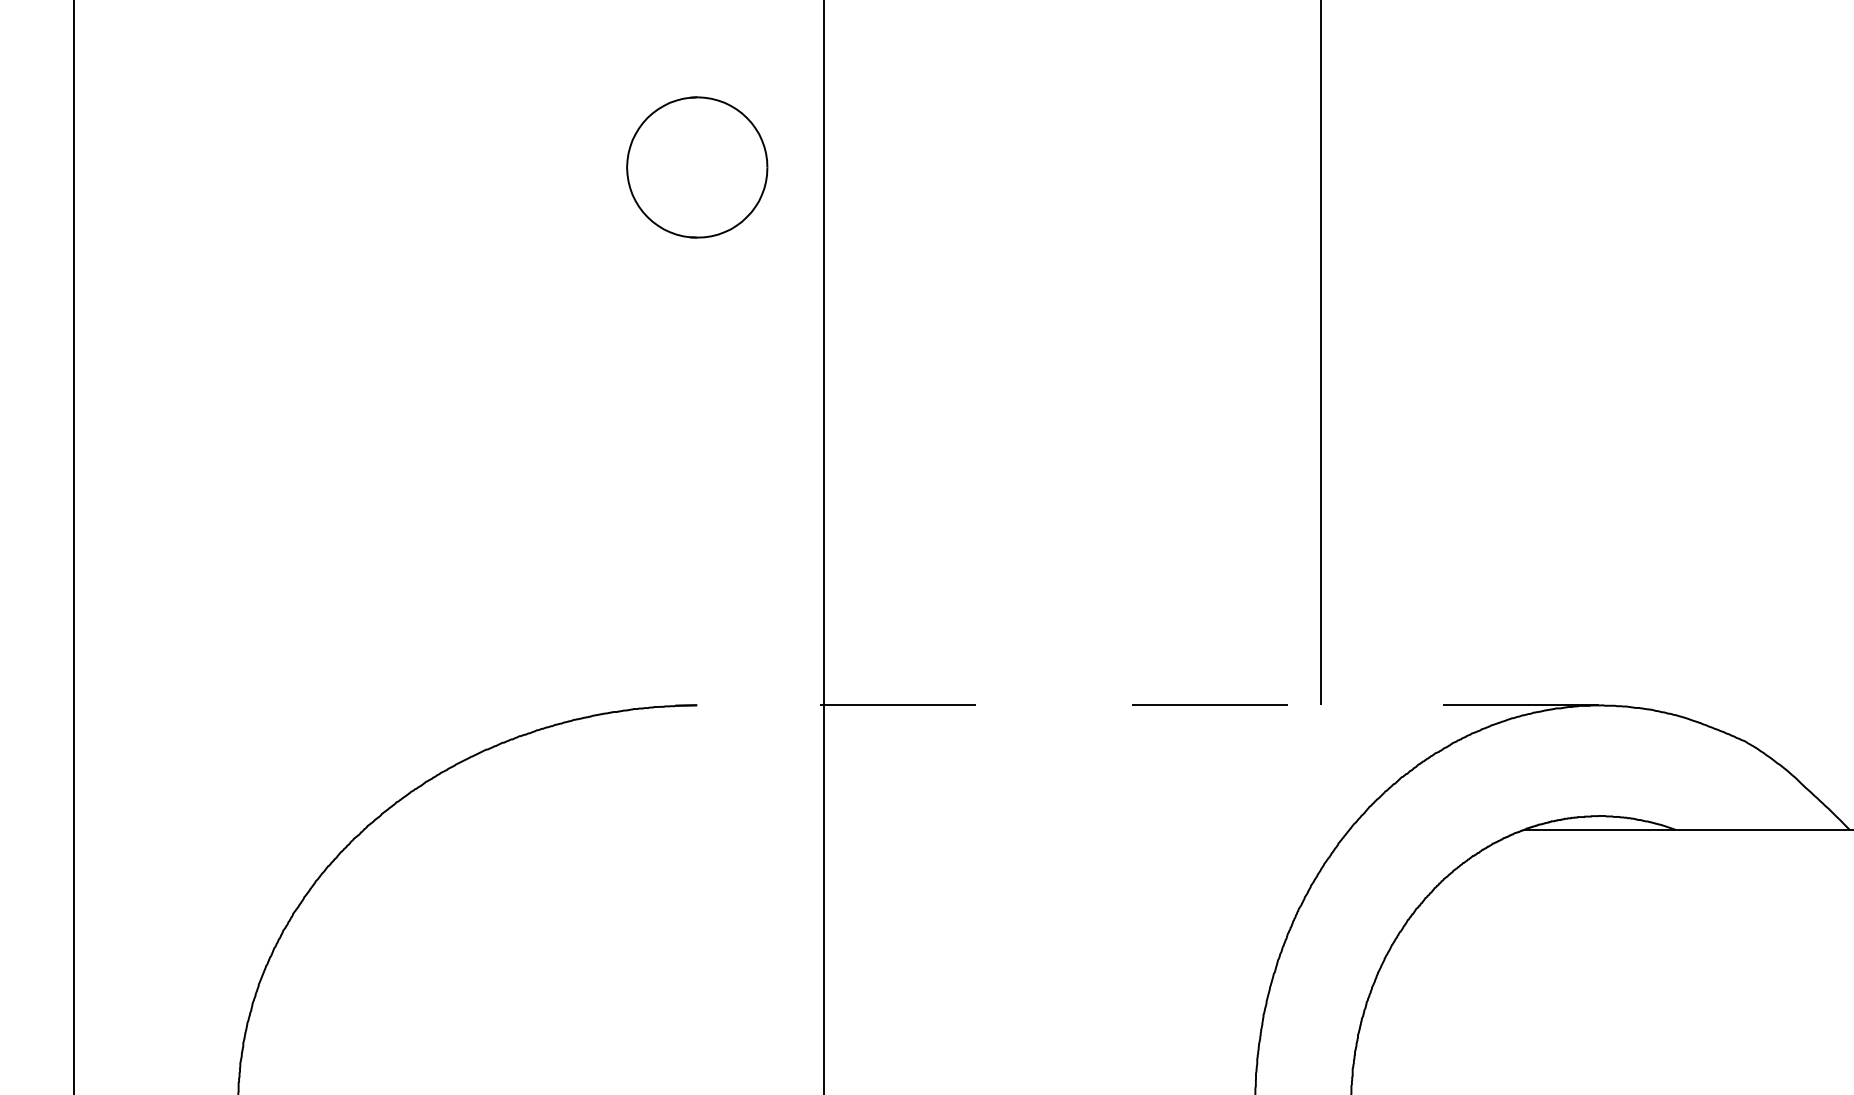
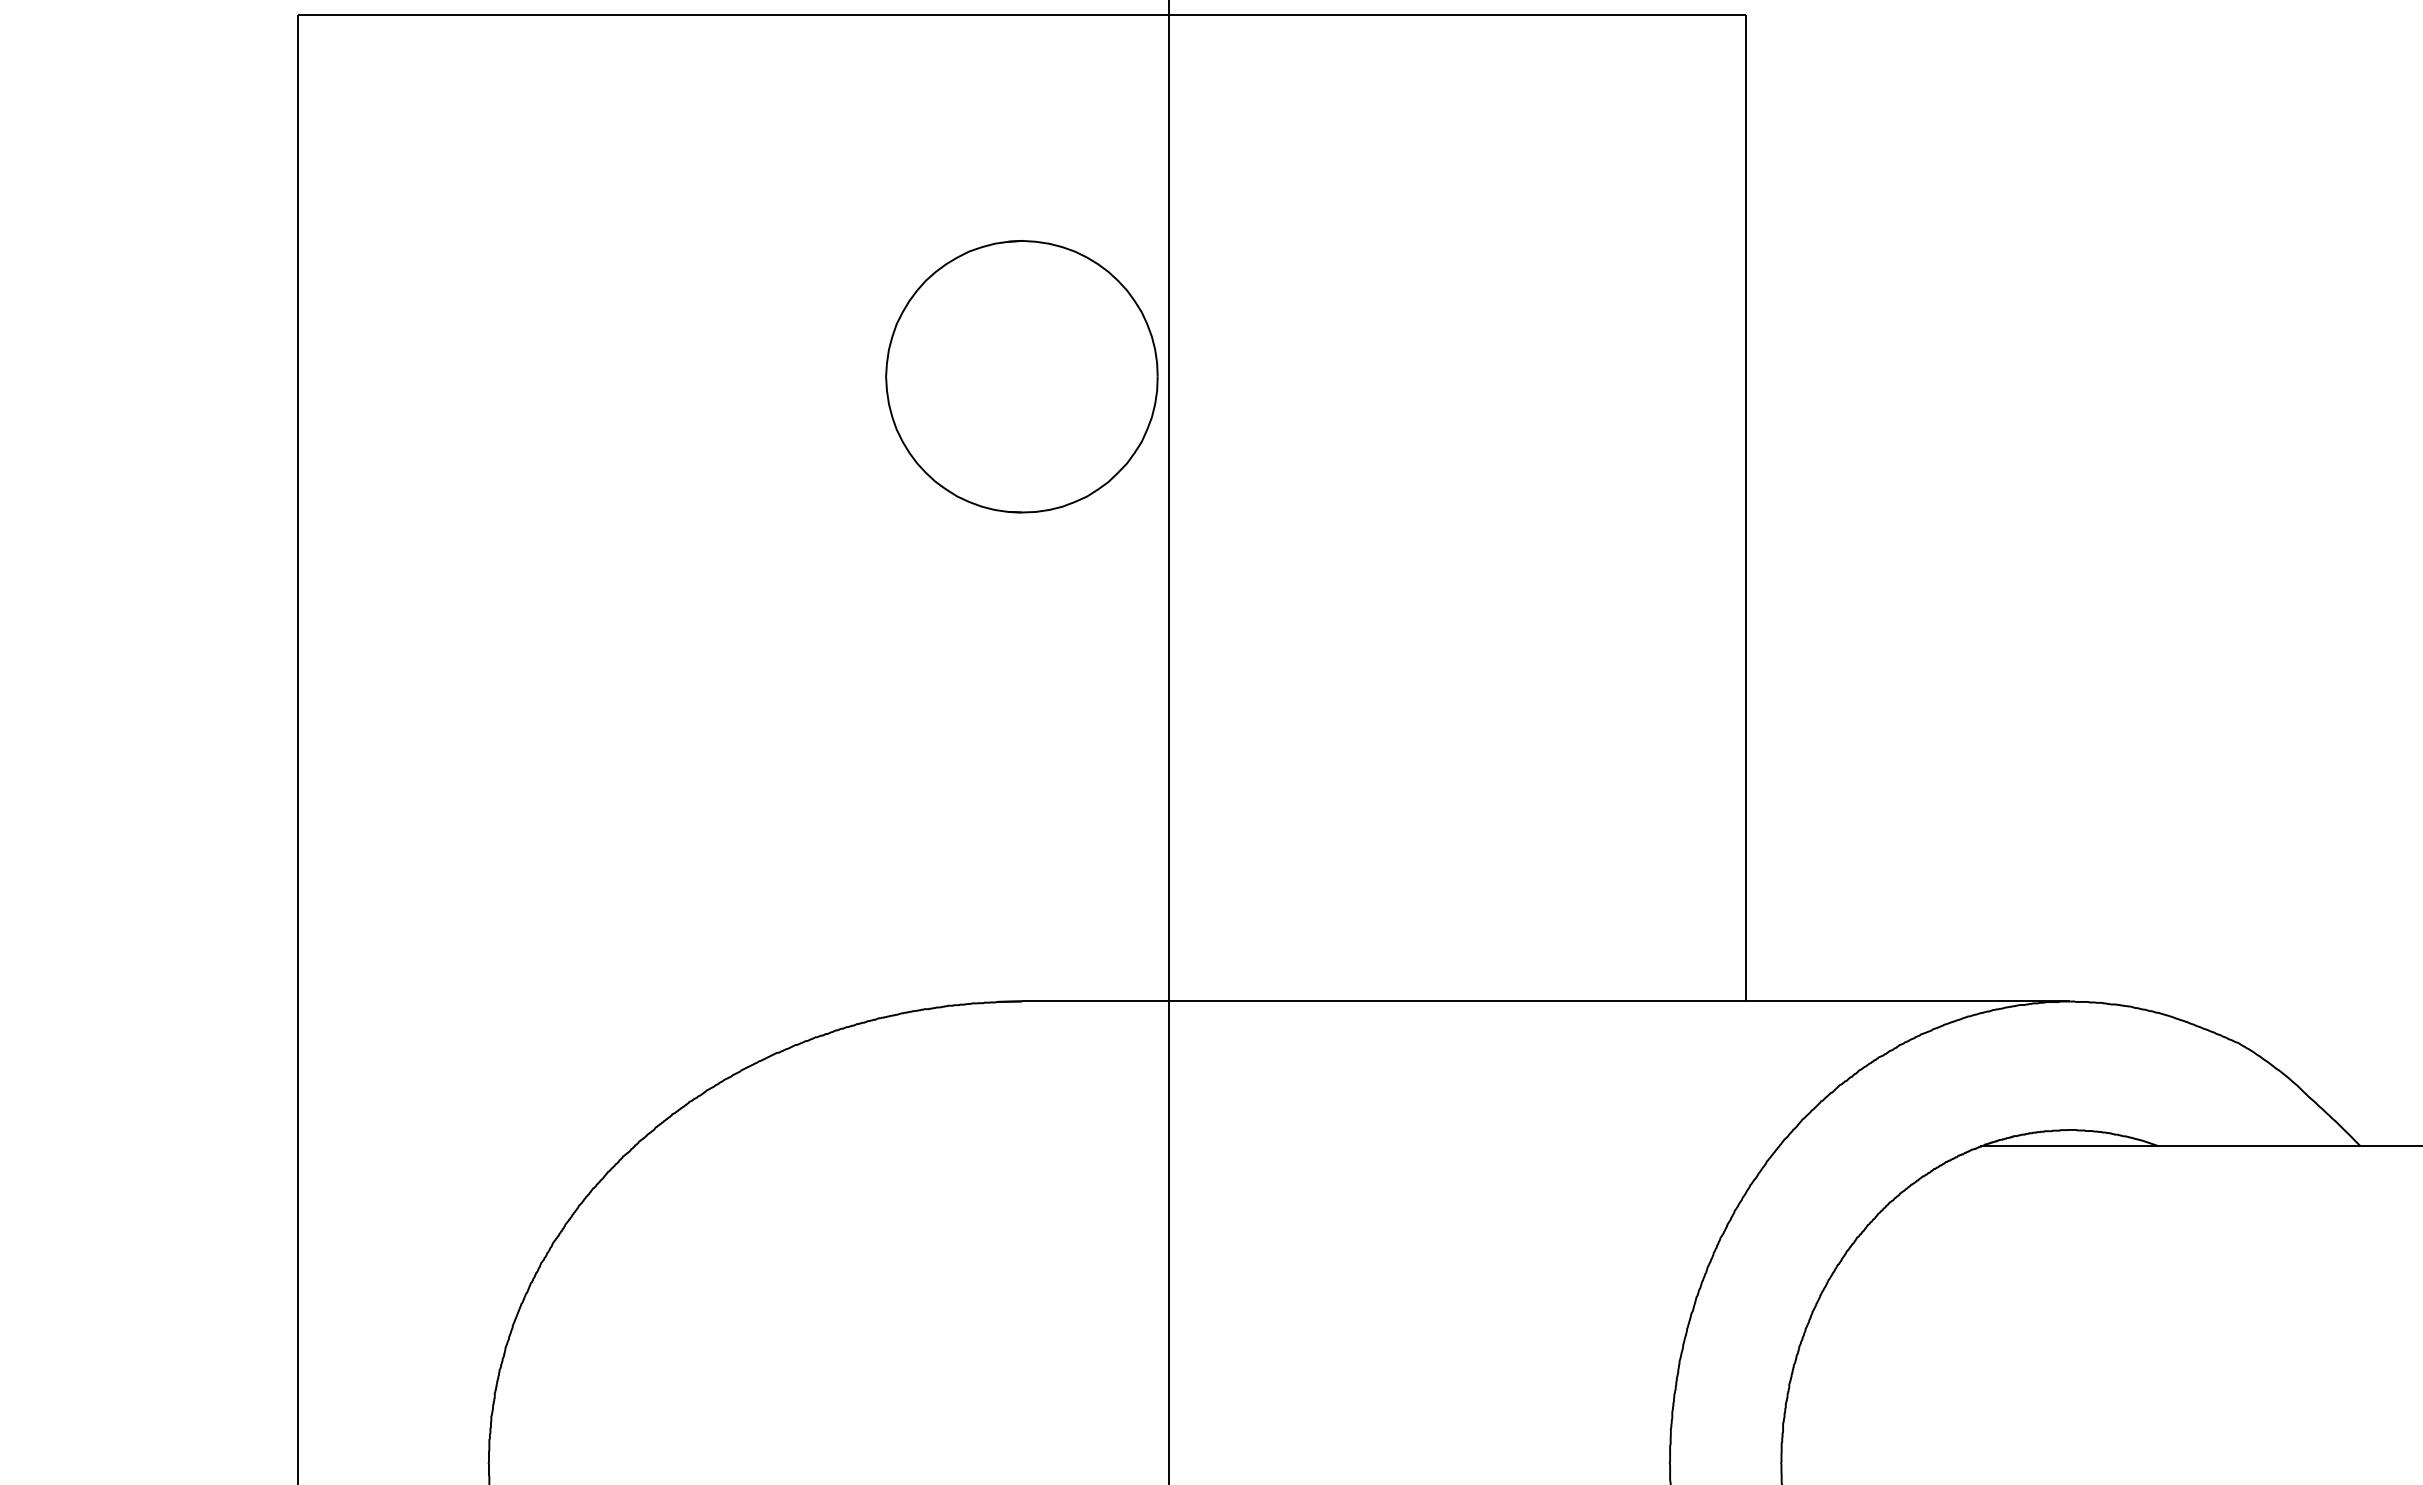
part: (696, 167) -> (1021, 376), size x1.67
line: (1148, 705) -> (1545, 1001), dashed -> solid

